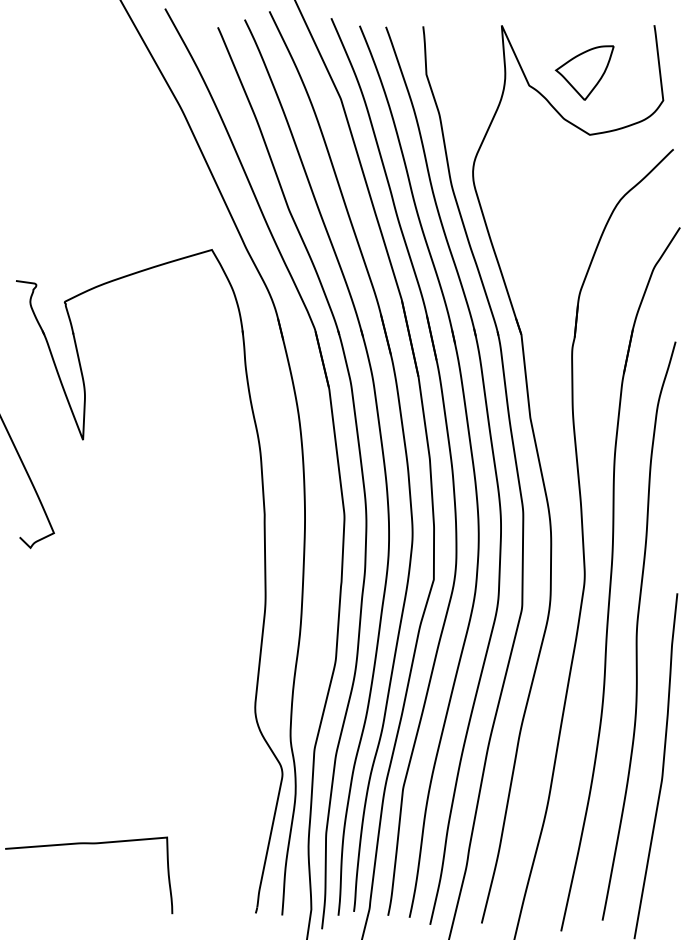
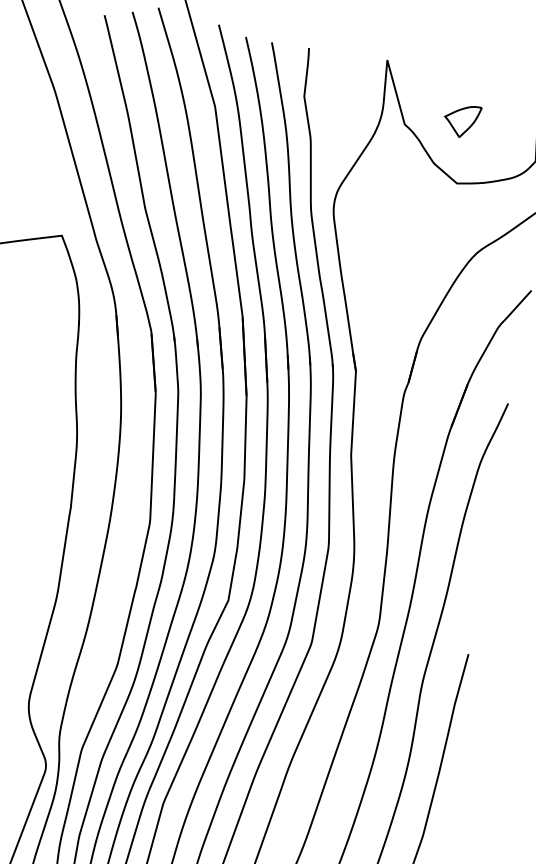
part: (584, 72) -> (461, 120), size x0.6

